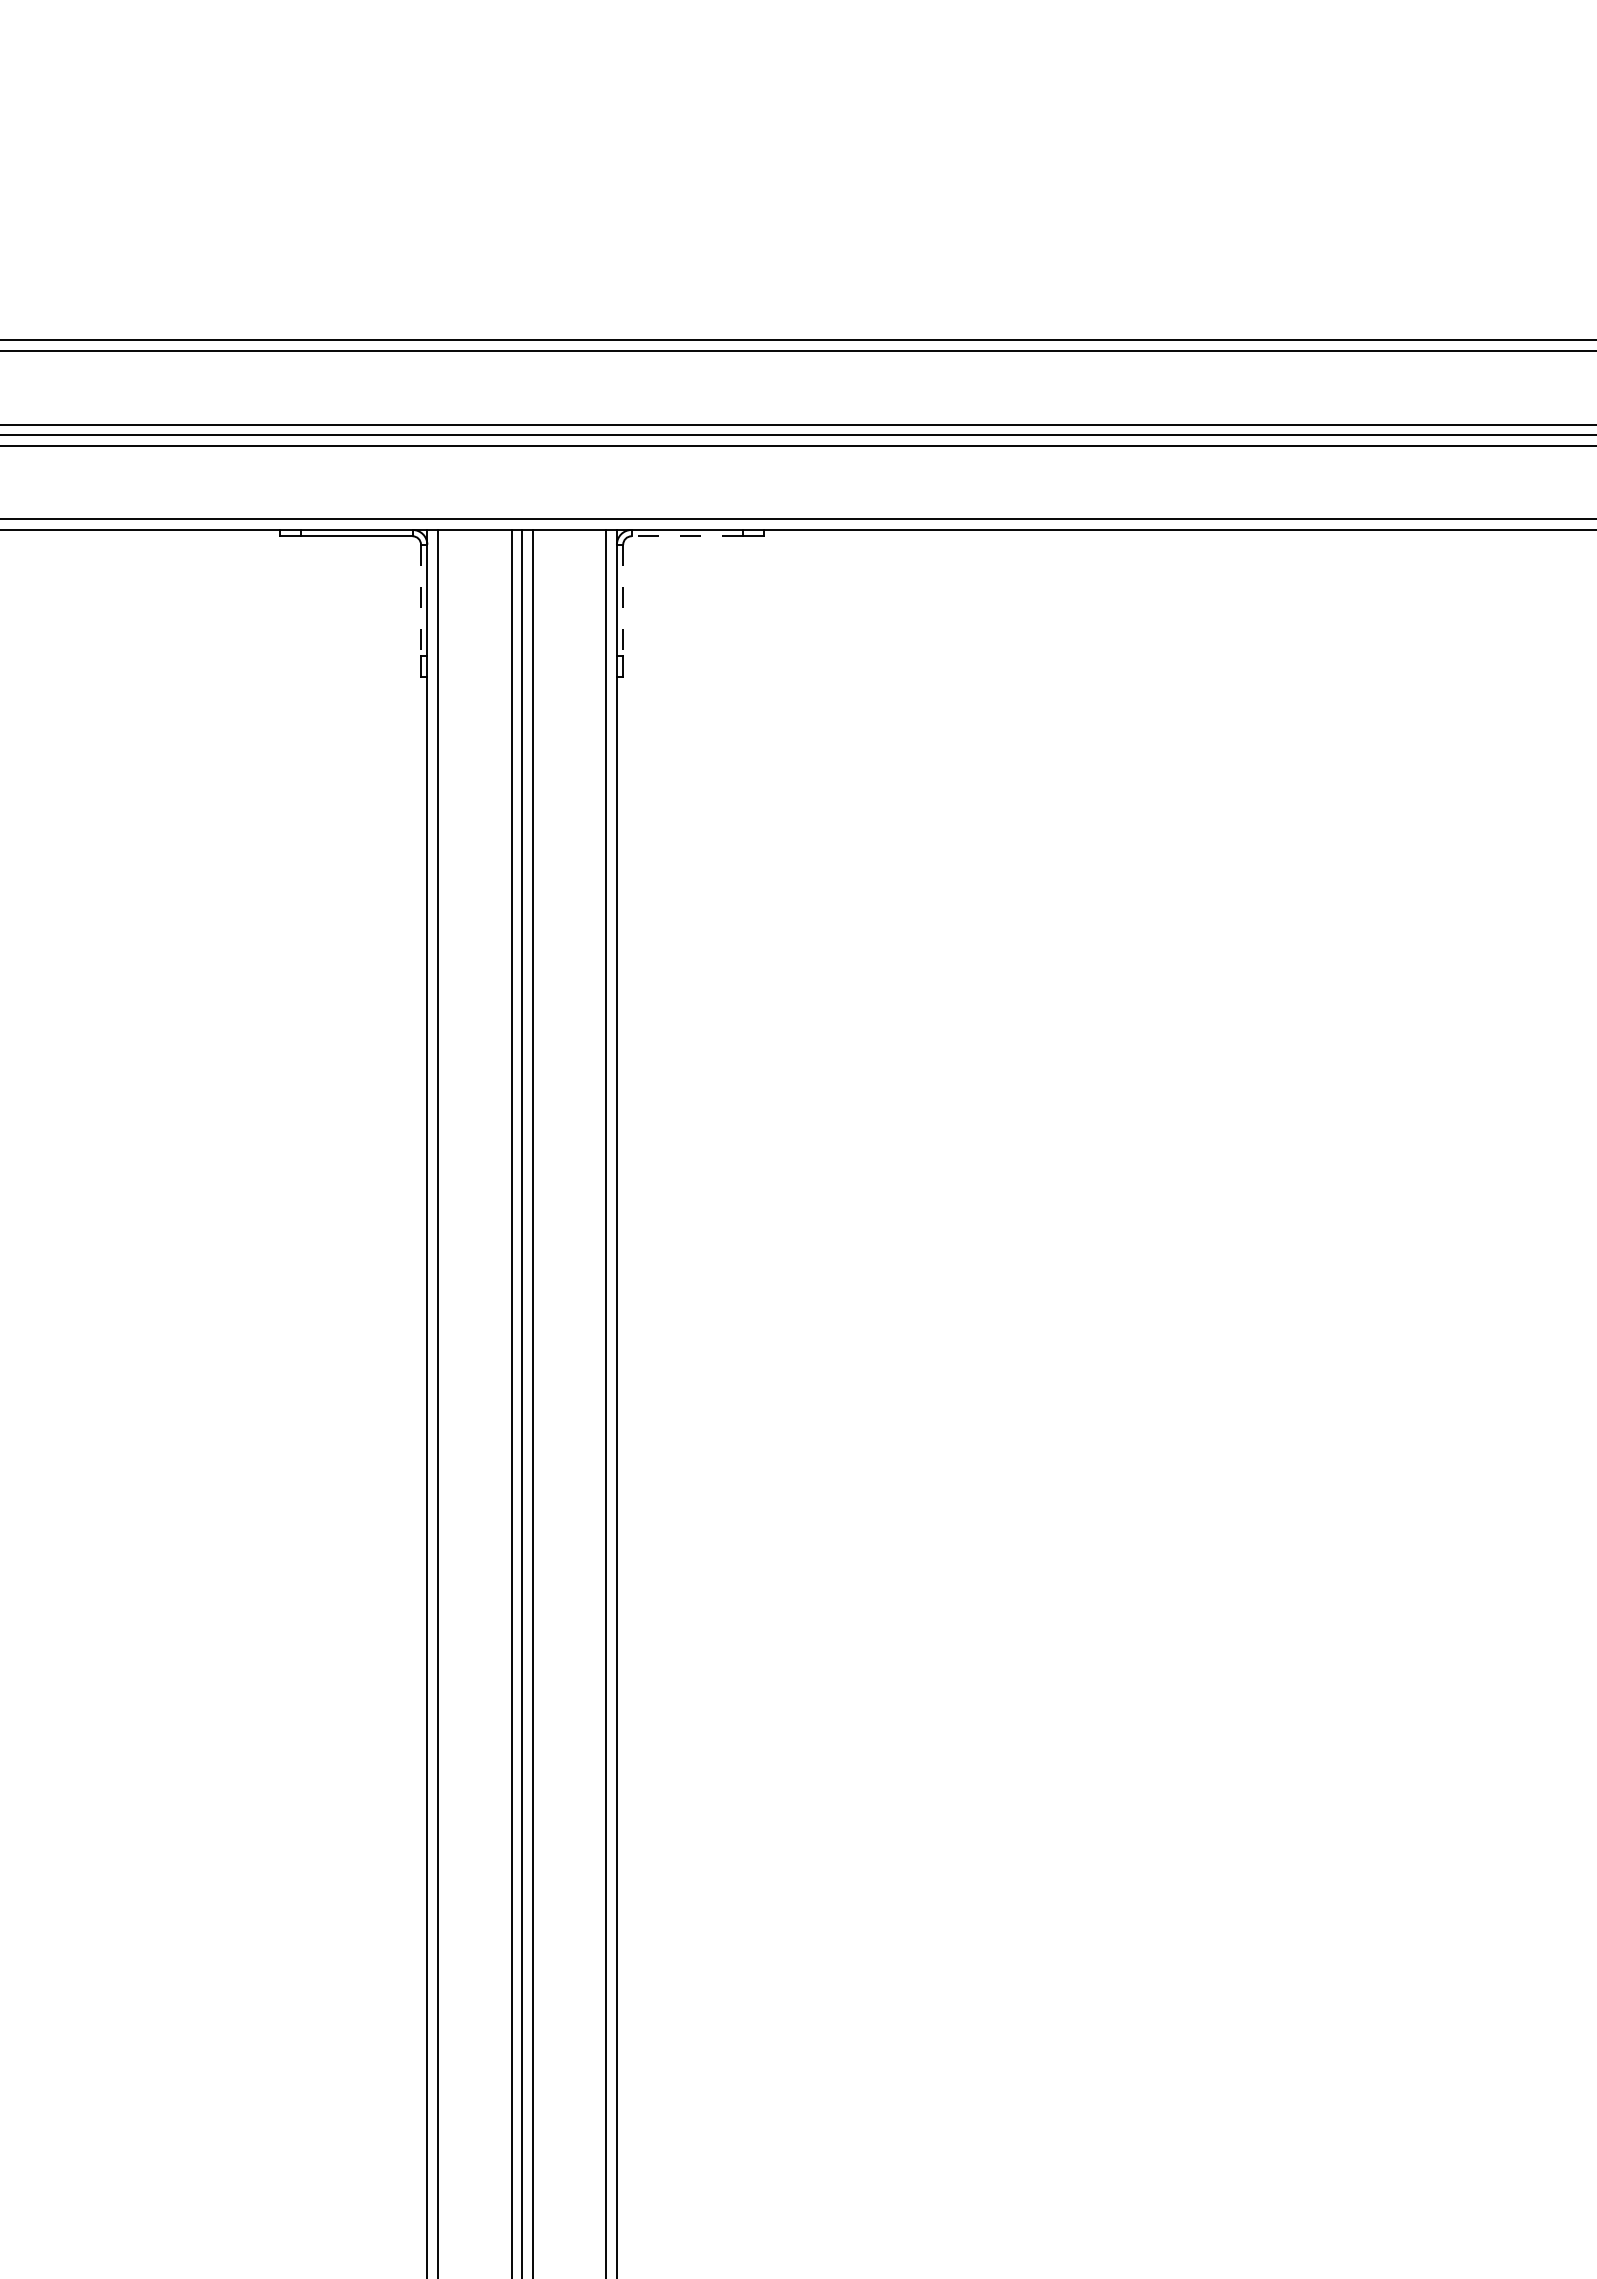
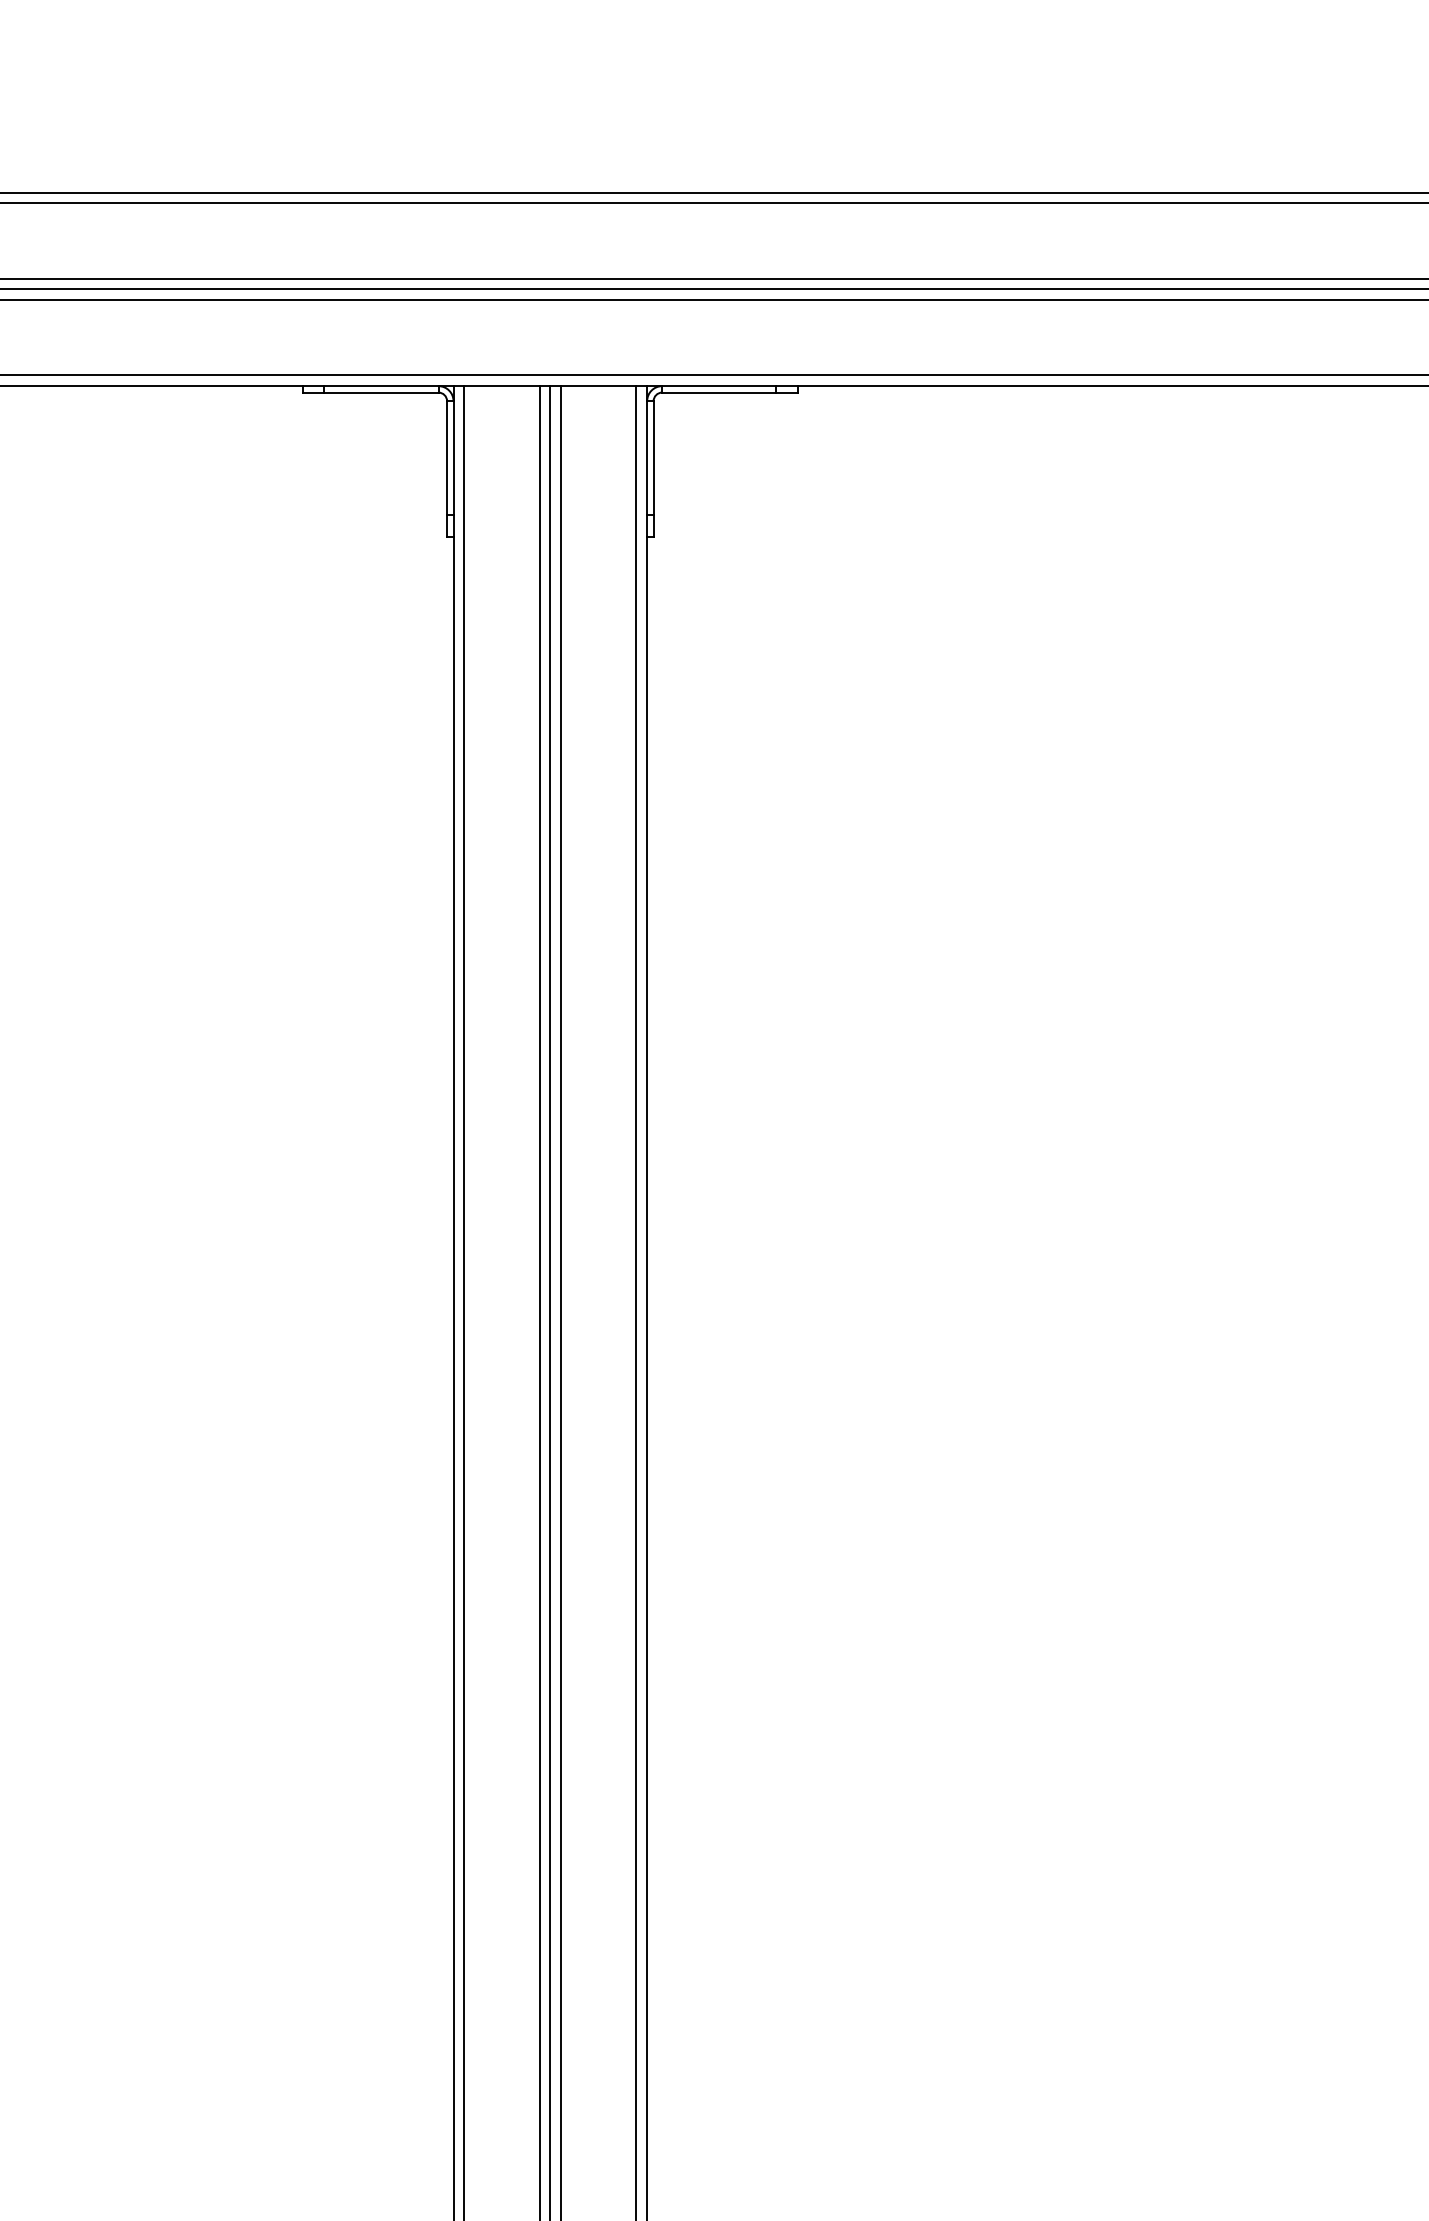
line: (687, 536) -> (719, 392), dashed -> solid
line: (421, 600) -> (447, 458), dashed -> solid
line: (623, 600) -> (653, 458), dashed -> solid

